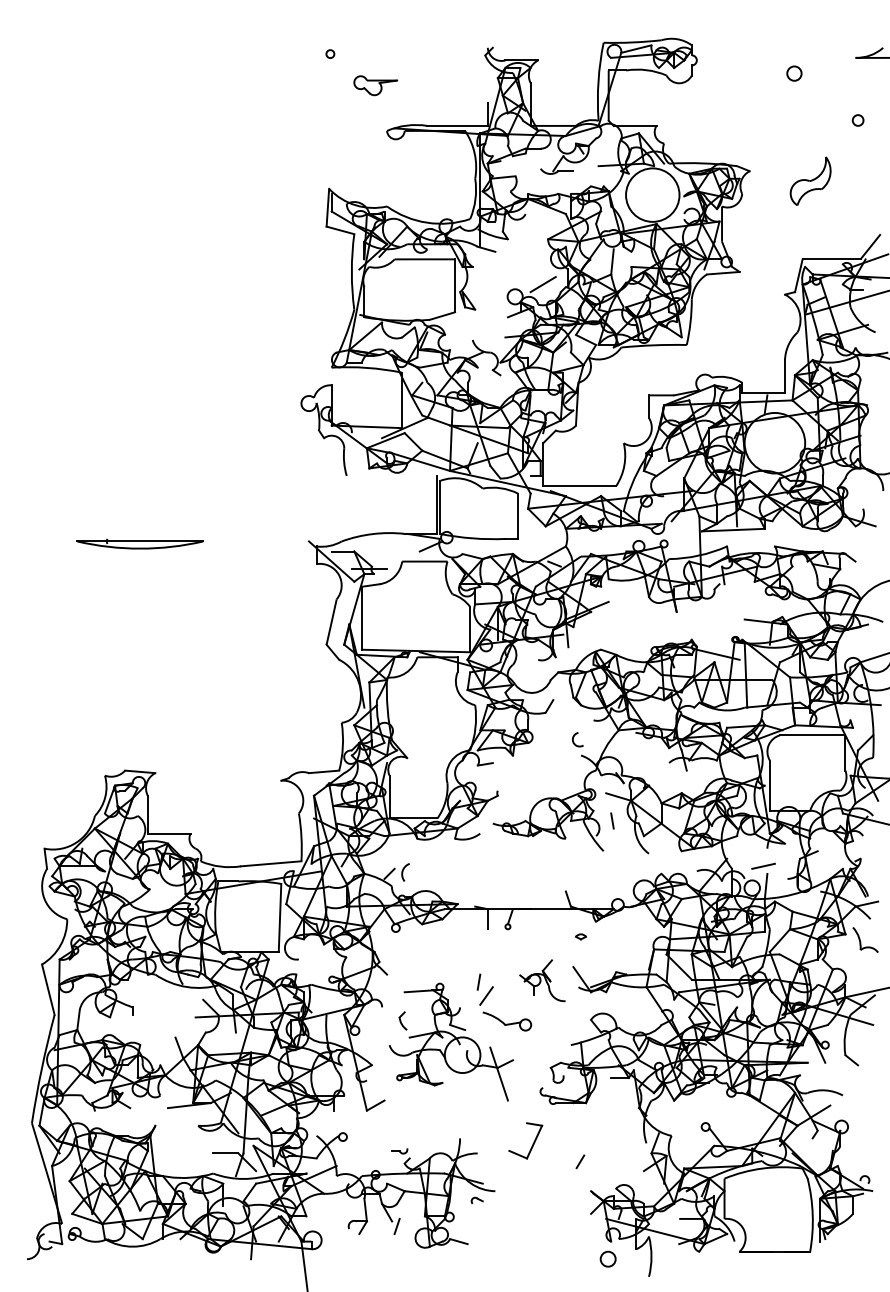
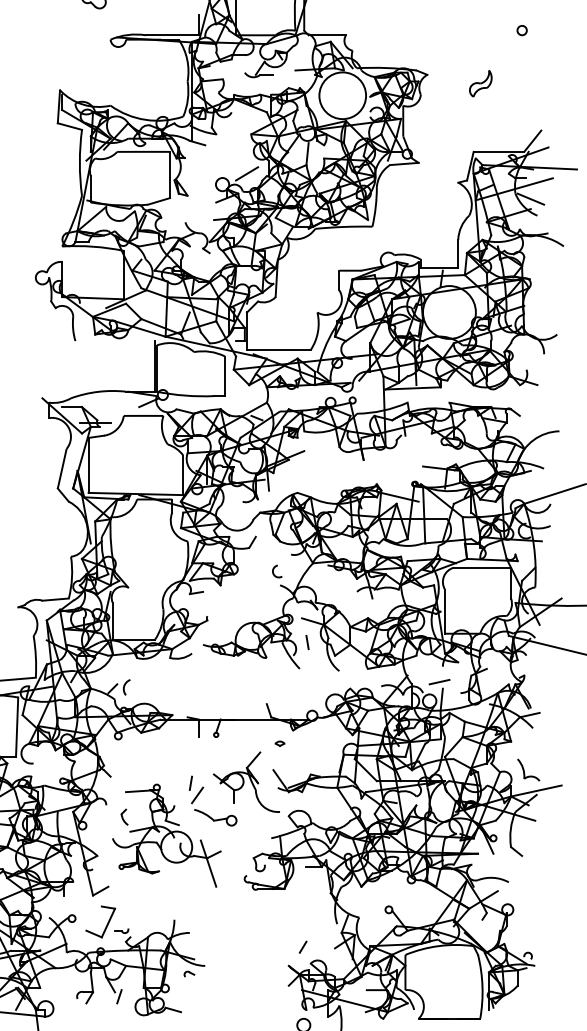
part: (810, 181) -> (480, 83), size x0.62
line: (867, 313) -> (530, 199), added
part: (865, 939) -> (528, 769), moved
part: (542, 980) -> (246, 781), size x1.67
part: (532, 1143) -> (106, 924), moved
line: (580, 1161) -> (303, 946), moved

